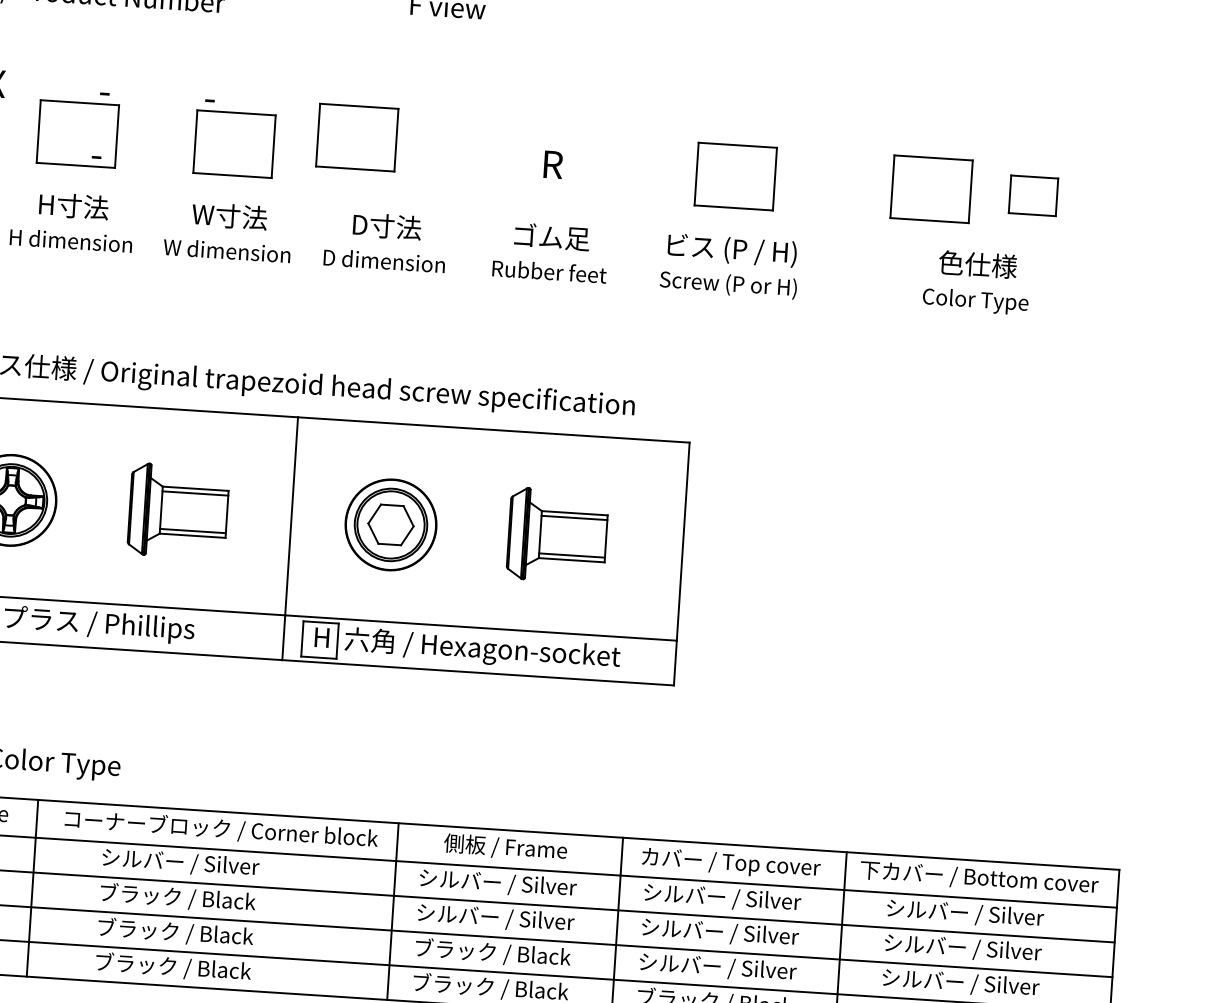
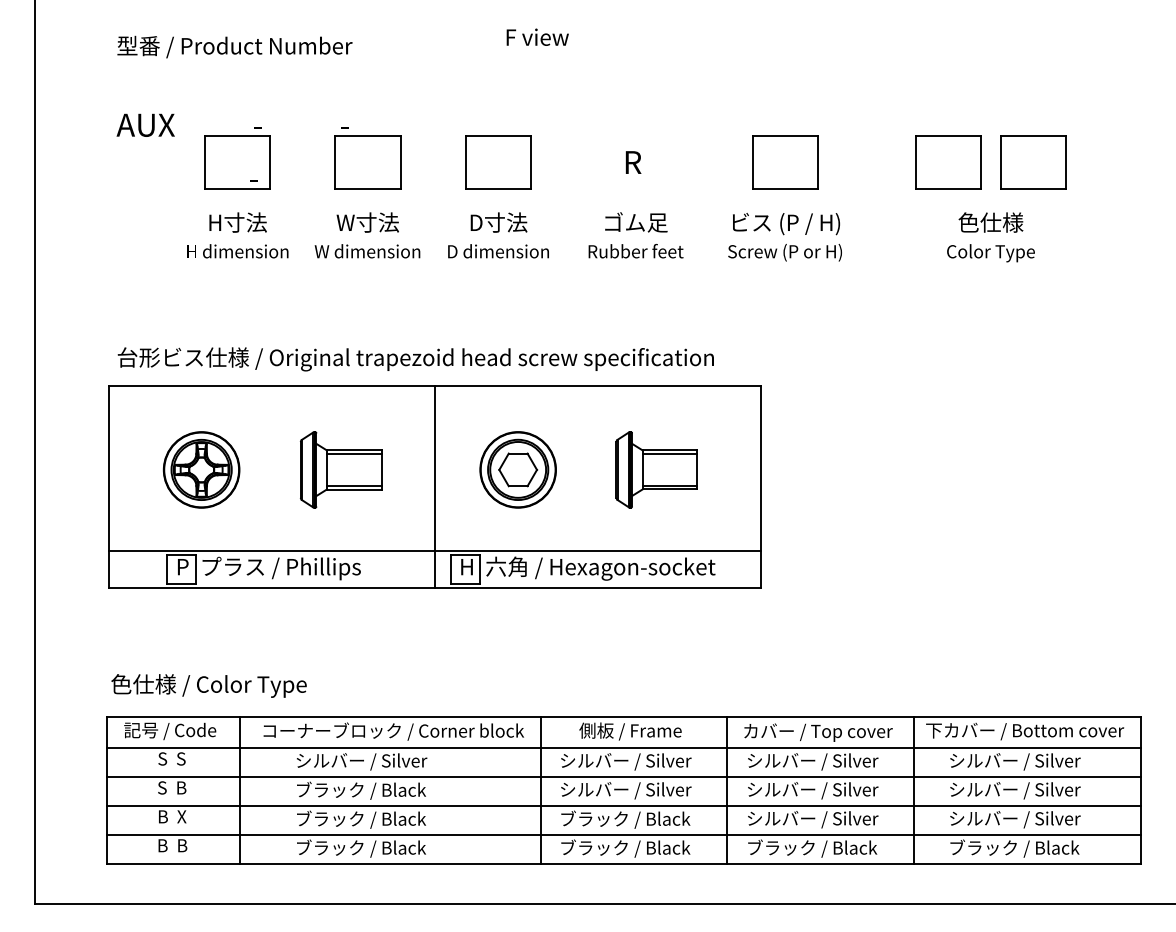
part: (357, 137) -> (498, 162), moved
part: (1033, 195) -> (1033, 162), size x1.67

